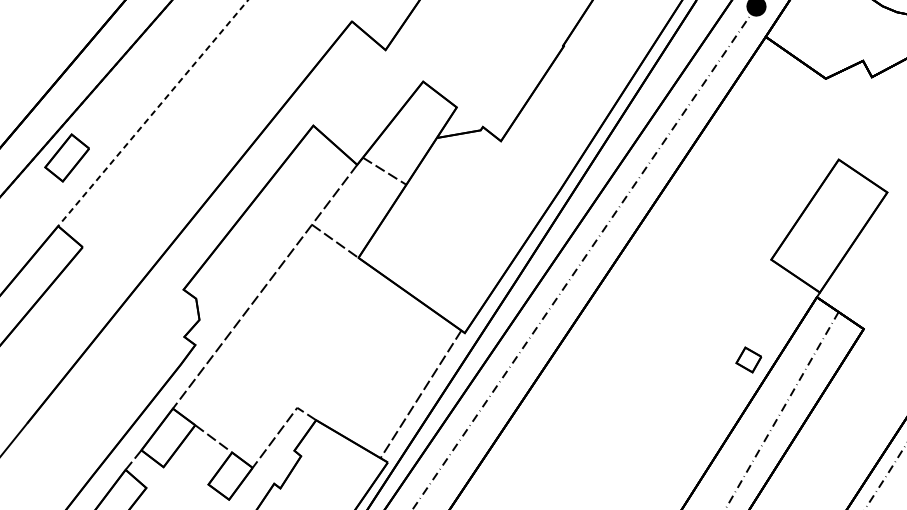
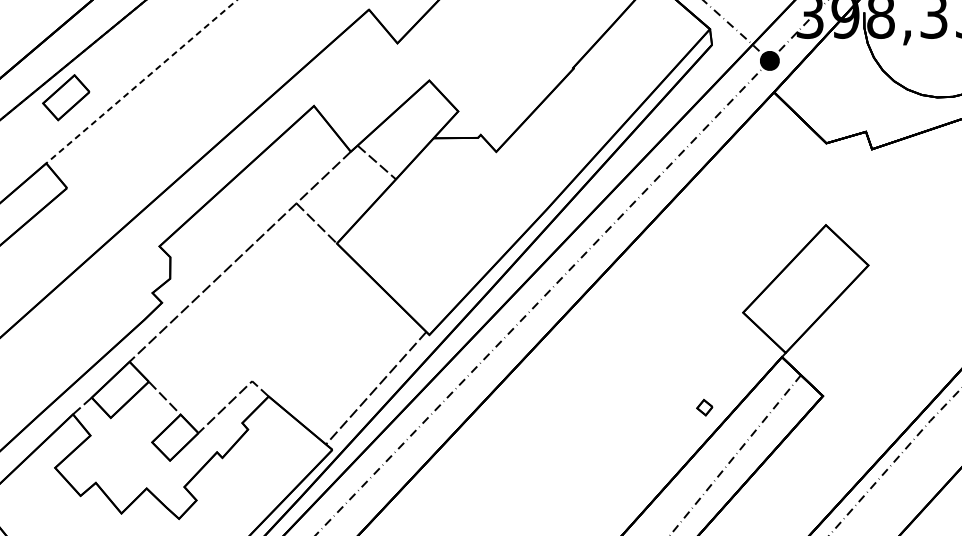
part: (748, 359) -> (704, 407), size x0.6

